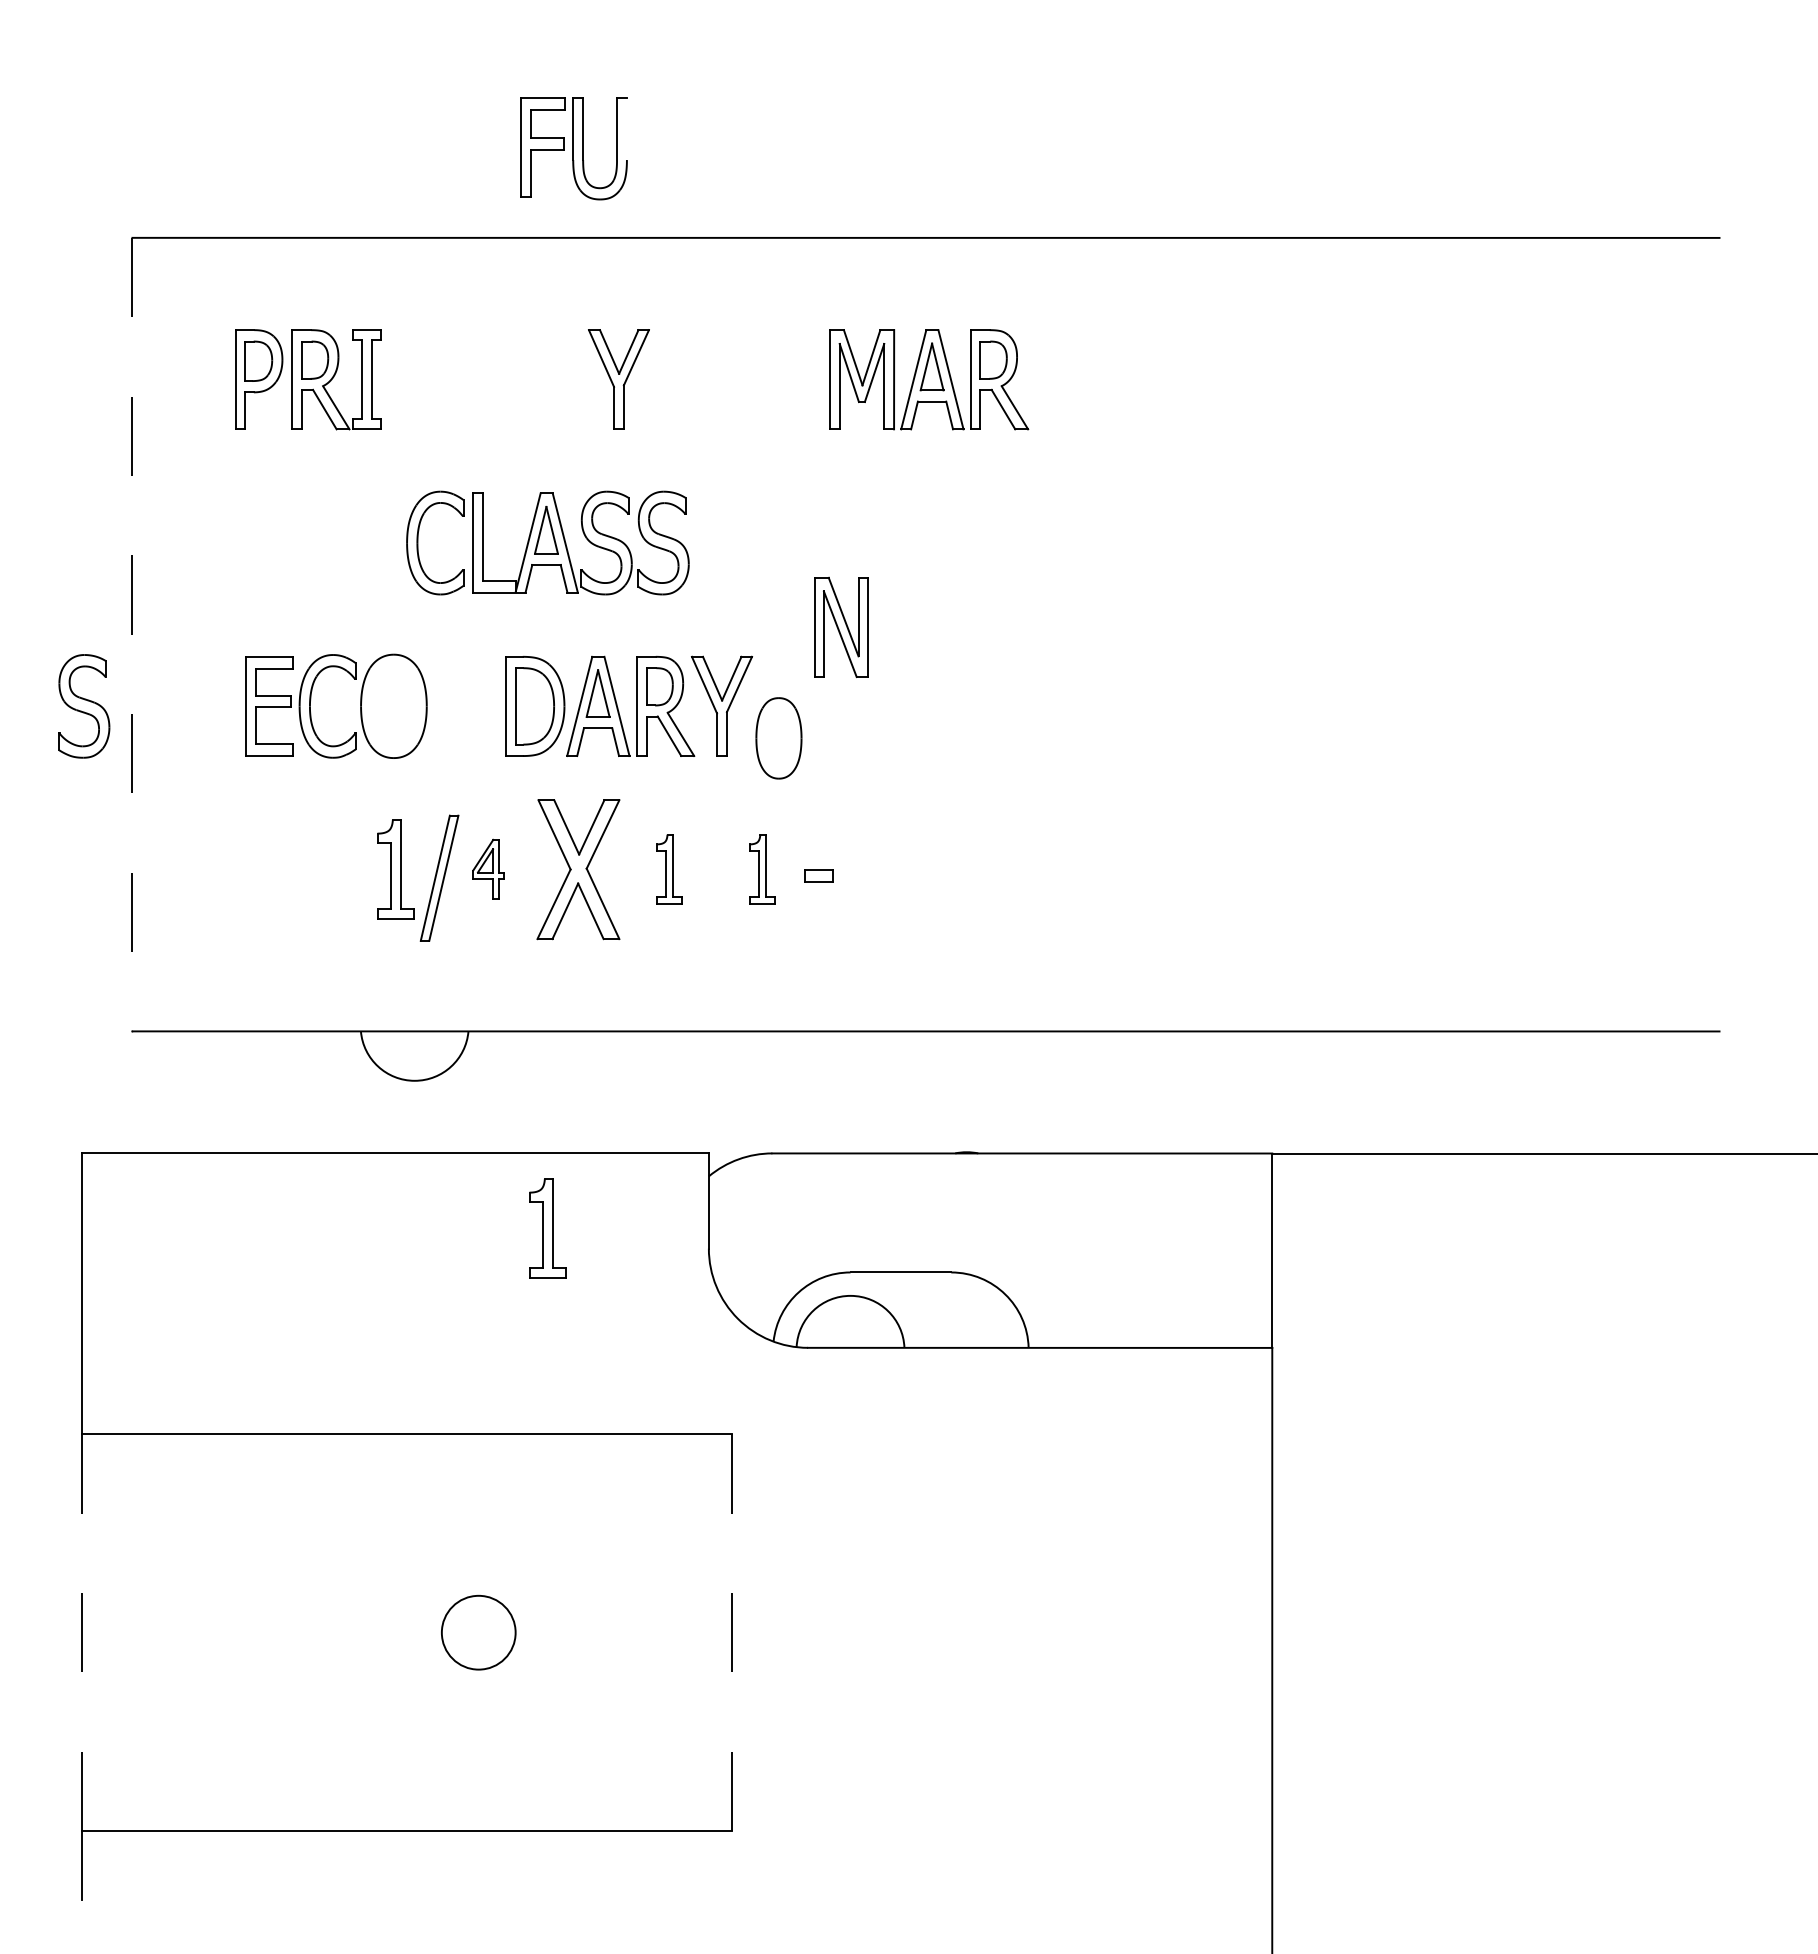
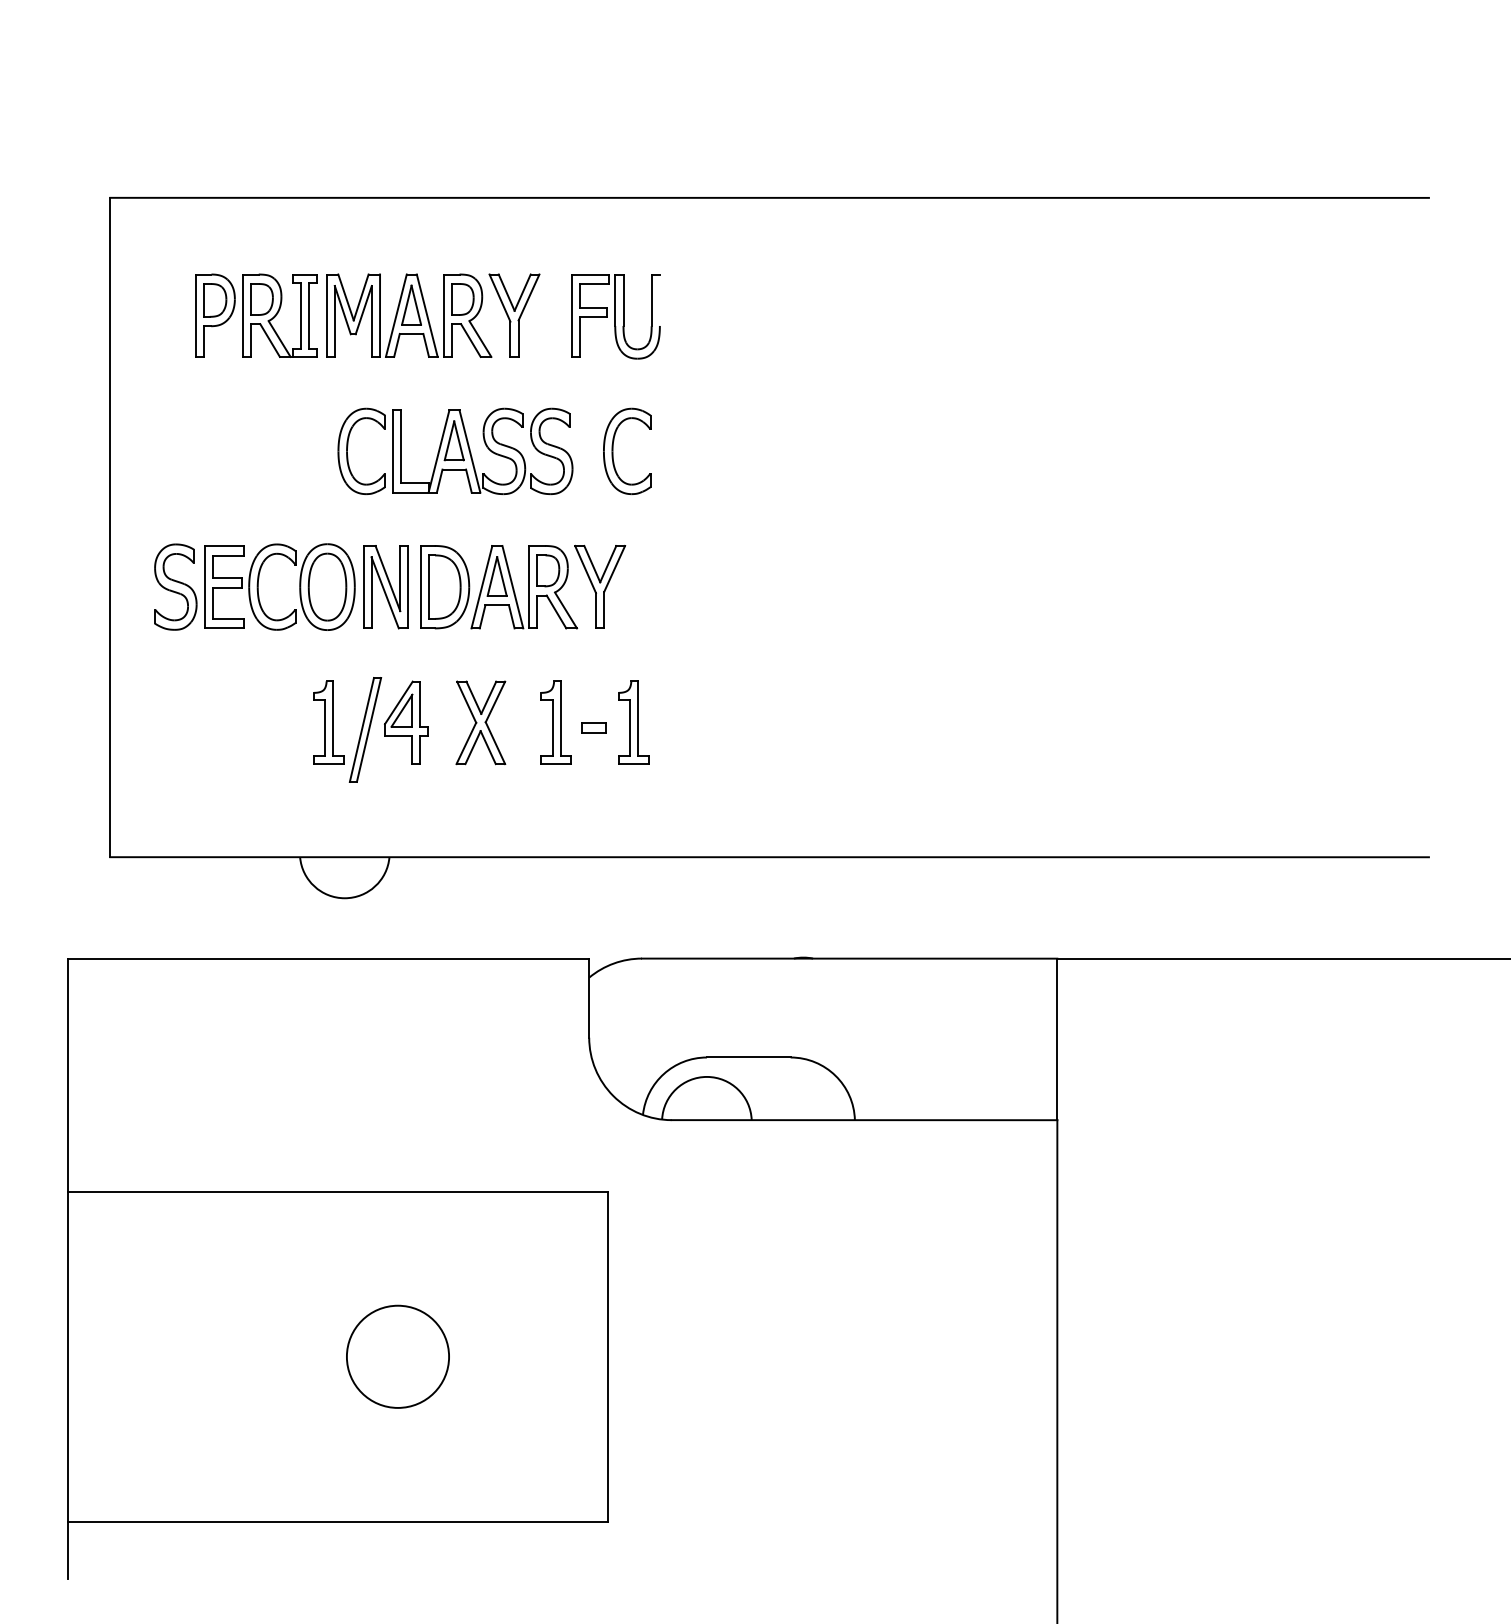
part: (573, 148) -> (615, 316), moved
part: (929, 379) -> (409, 315), moved
part: (737, 542) -> (613, 450), added
part: (841, 626) -> (386, 586), moved
line: (132, 634) -> (110, 527), dashed -> solid
part: (84, 706) -> (175, 587), moved
part: (778, 738) -> (327, 587), moved
part: (488, 869) -> (406, 722), size x1.67
part: (578, 869) -> (480, 722), size x0.71
part: (669, 869) -> (556, 722), size x1.43
part: (761, 869) -> (632, 722), size x1.43
part: (818, 875) -> (593, 727), moved
part: (547, 1228) -> (455, 1020), removed
line: (81, 1632) -> (67, 1356), dashed -> solid
circle: (478, 1632) -> (397, 1356), size x1.67
line: (731, 1633) -> (608, 1357), dashed -> solid

